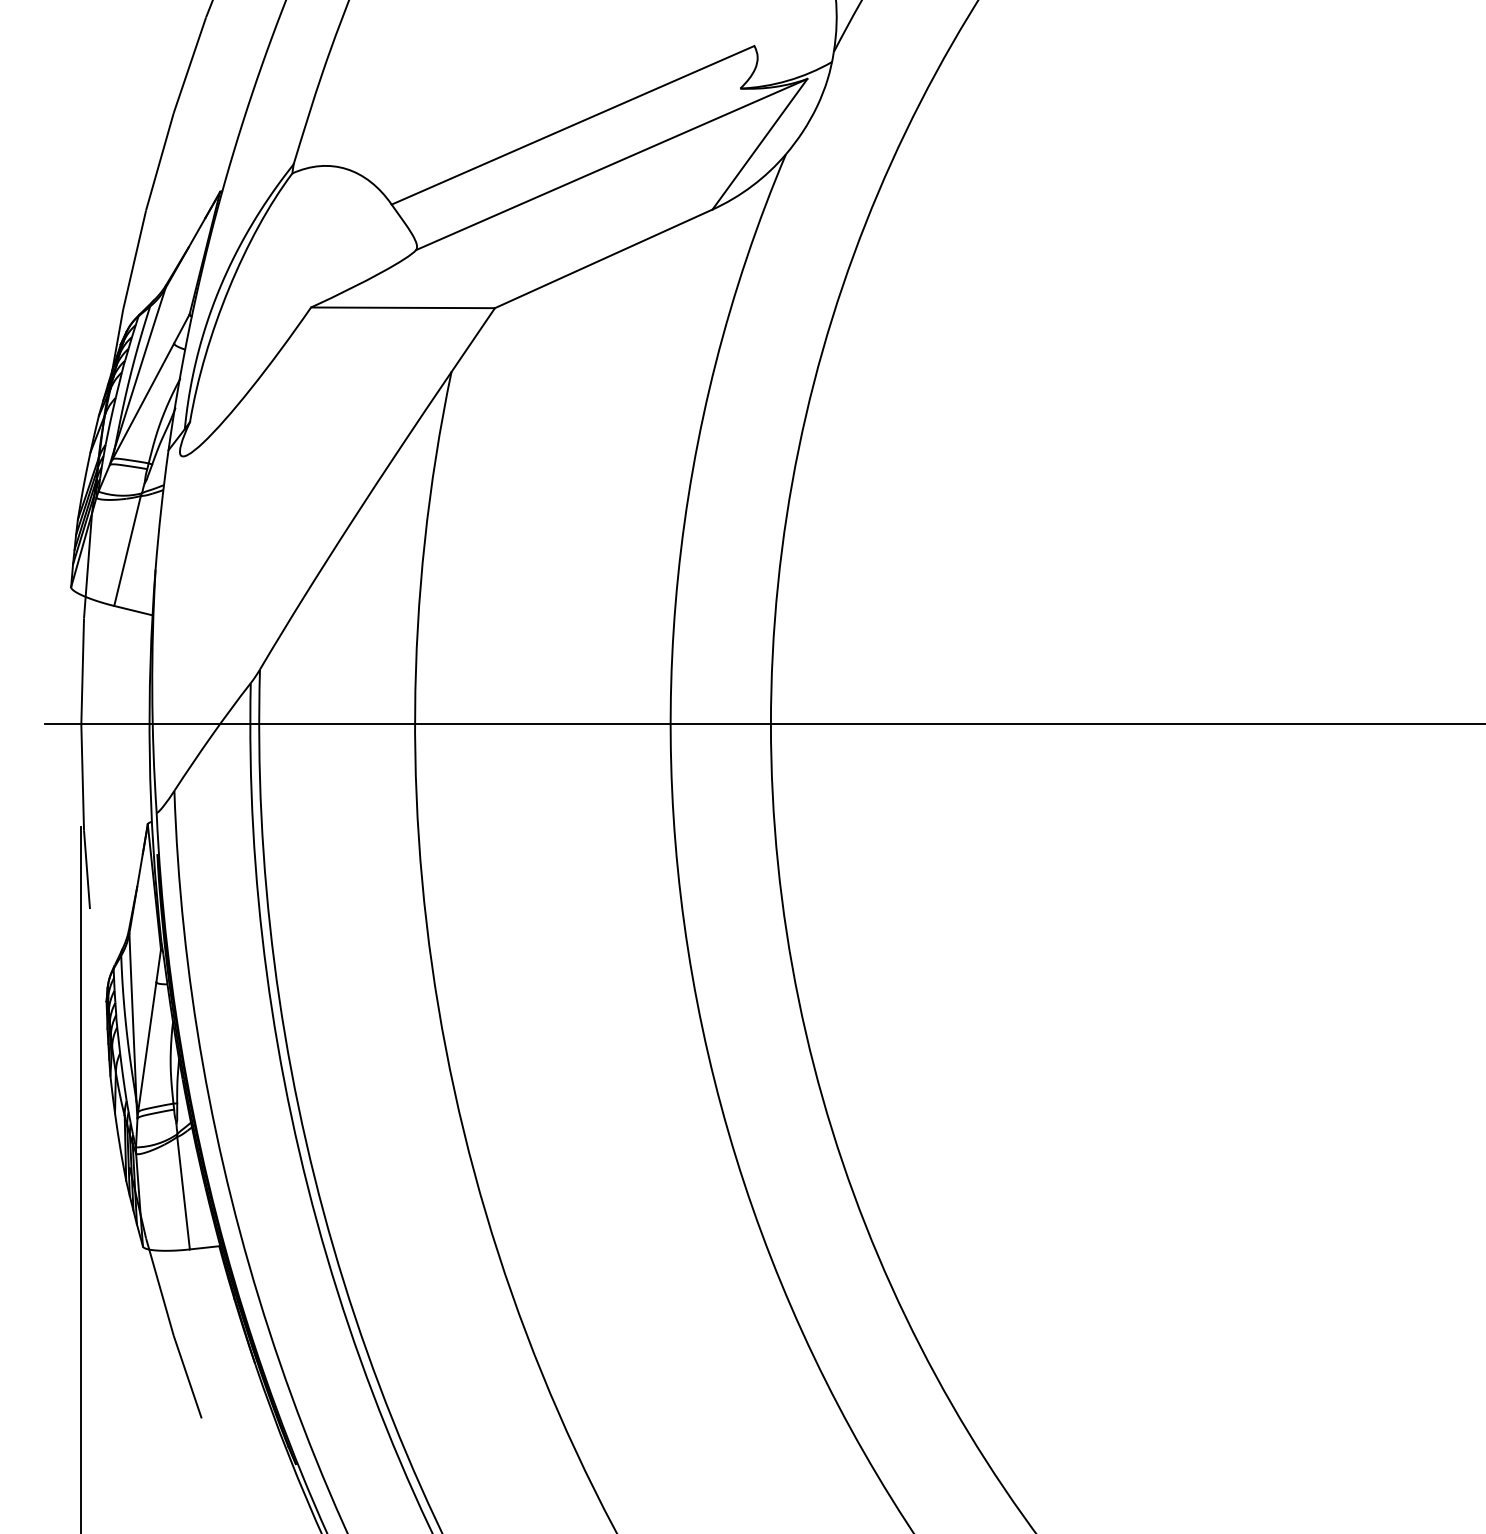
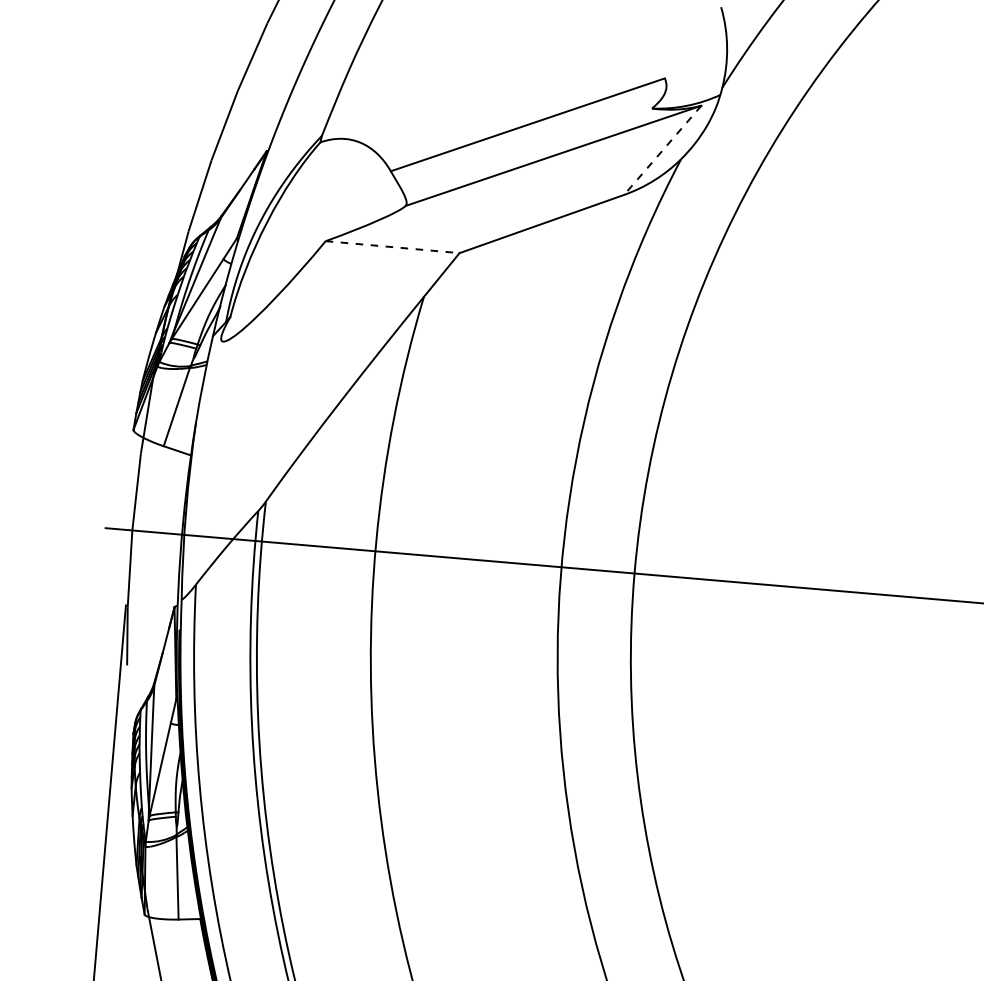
line: (759, 144) -> (662, 150), solid -> dashed
line: (403, 307) -> (392, 246), solid -> dashed

